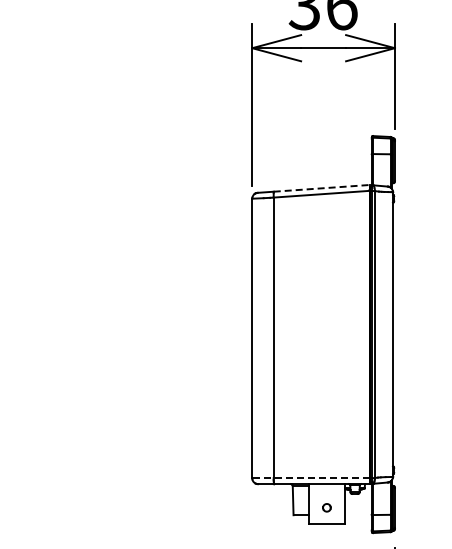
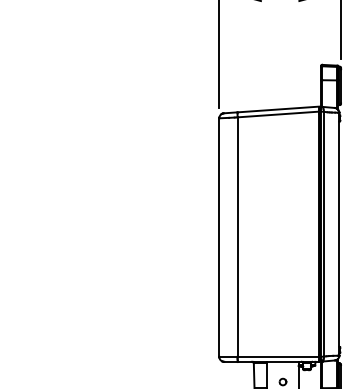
line: (322, 188) -> (279, 109), dashed -> solid
line: (310, 478) -> (268, 357), dashed -> solid

